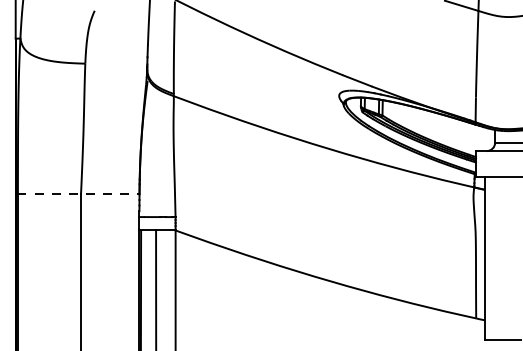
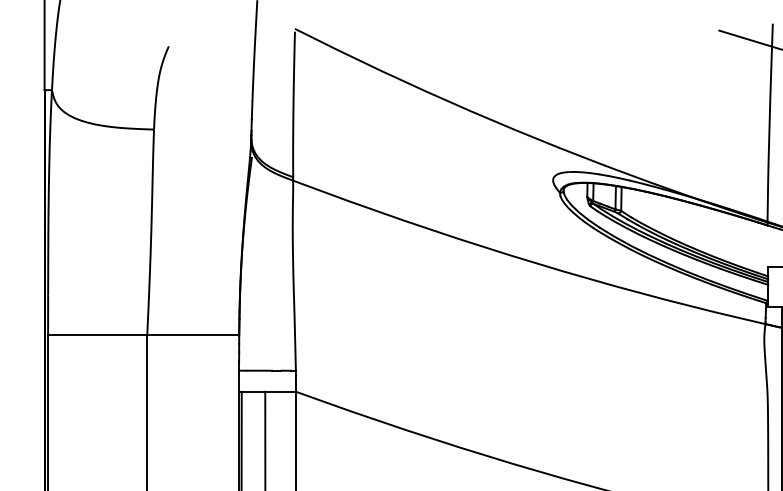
line: (78, 194) -> (143, 335), dashed -> solid

